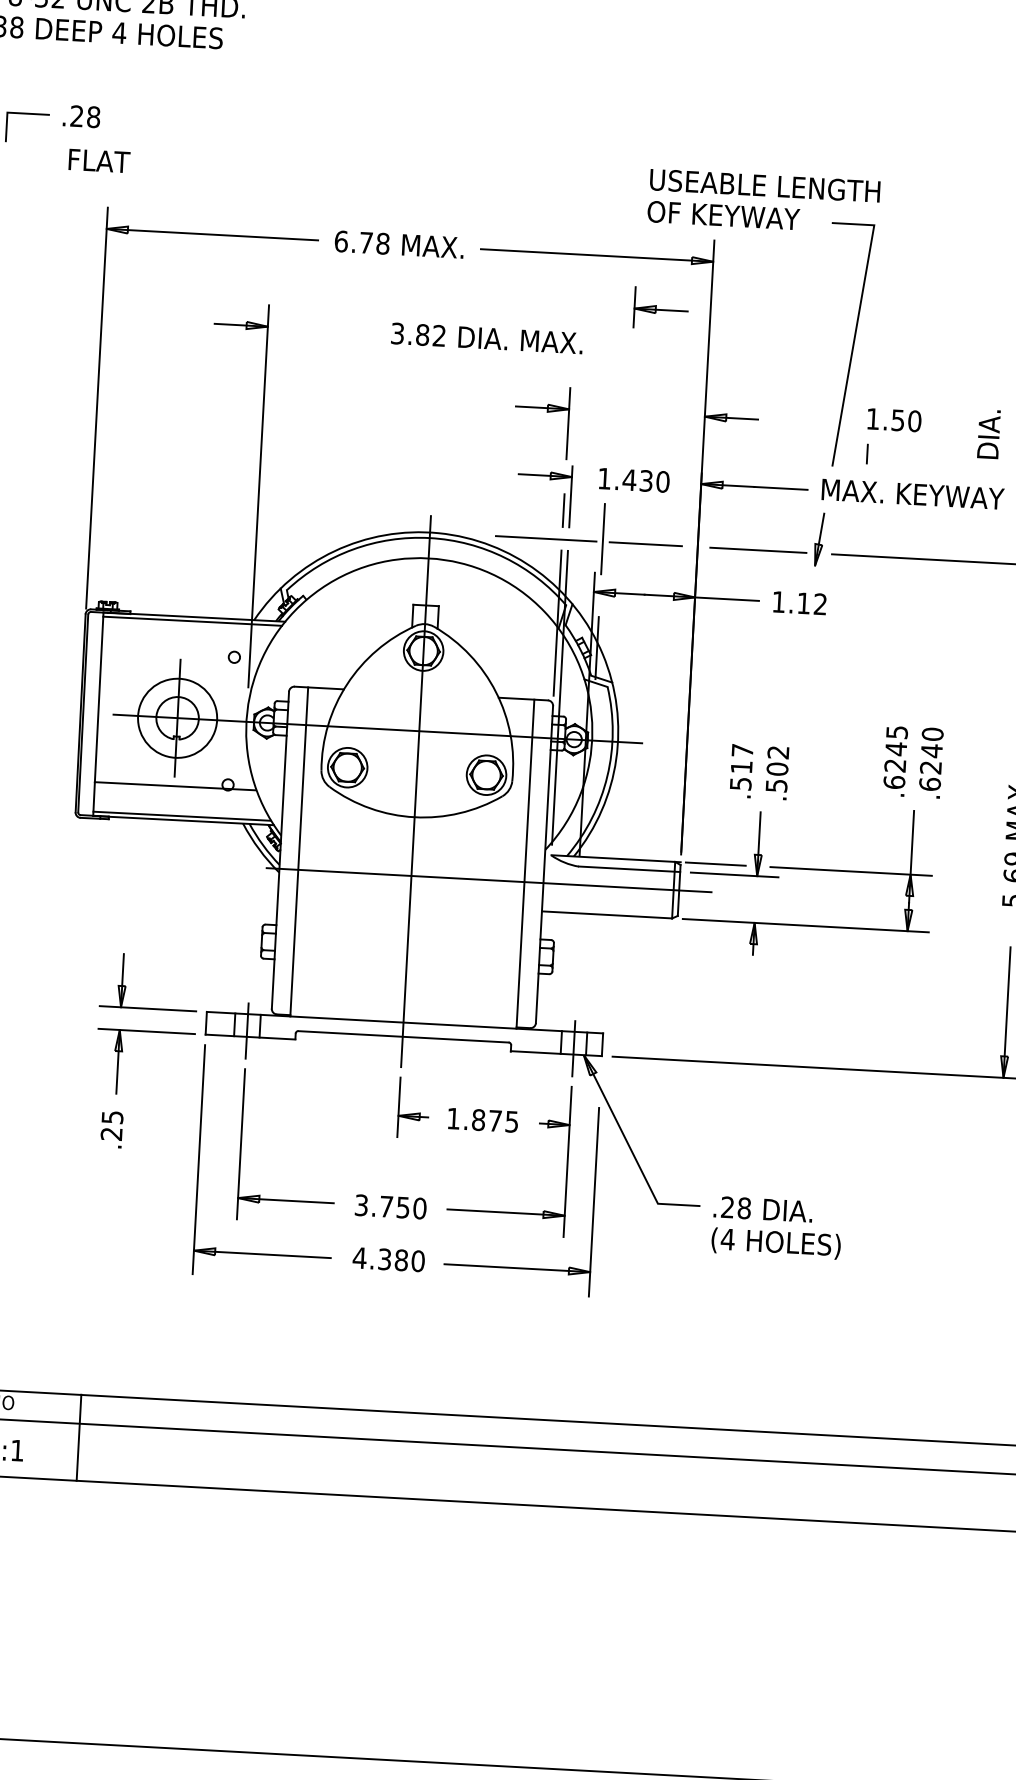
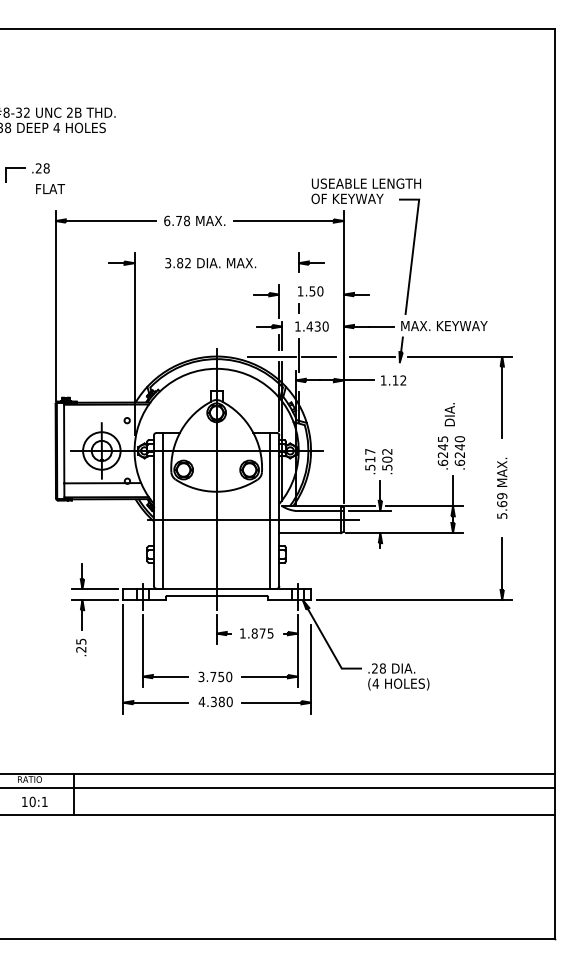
part: (661, 308) -> (311, 262), moved
text: (486, 339) -> (210, 263), moved
text: (988, 433) -> (449, 414), moved
part: (893, 437) -> (310, 299), moved

